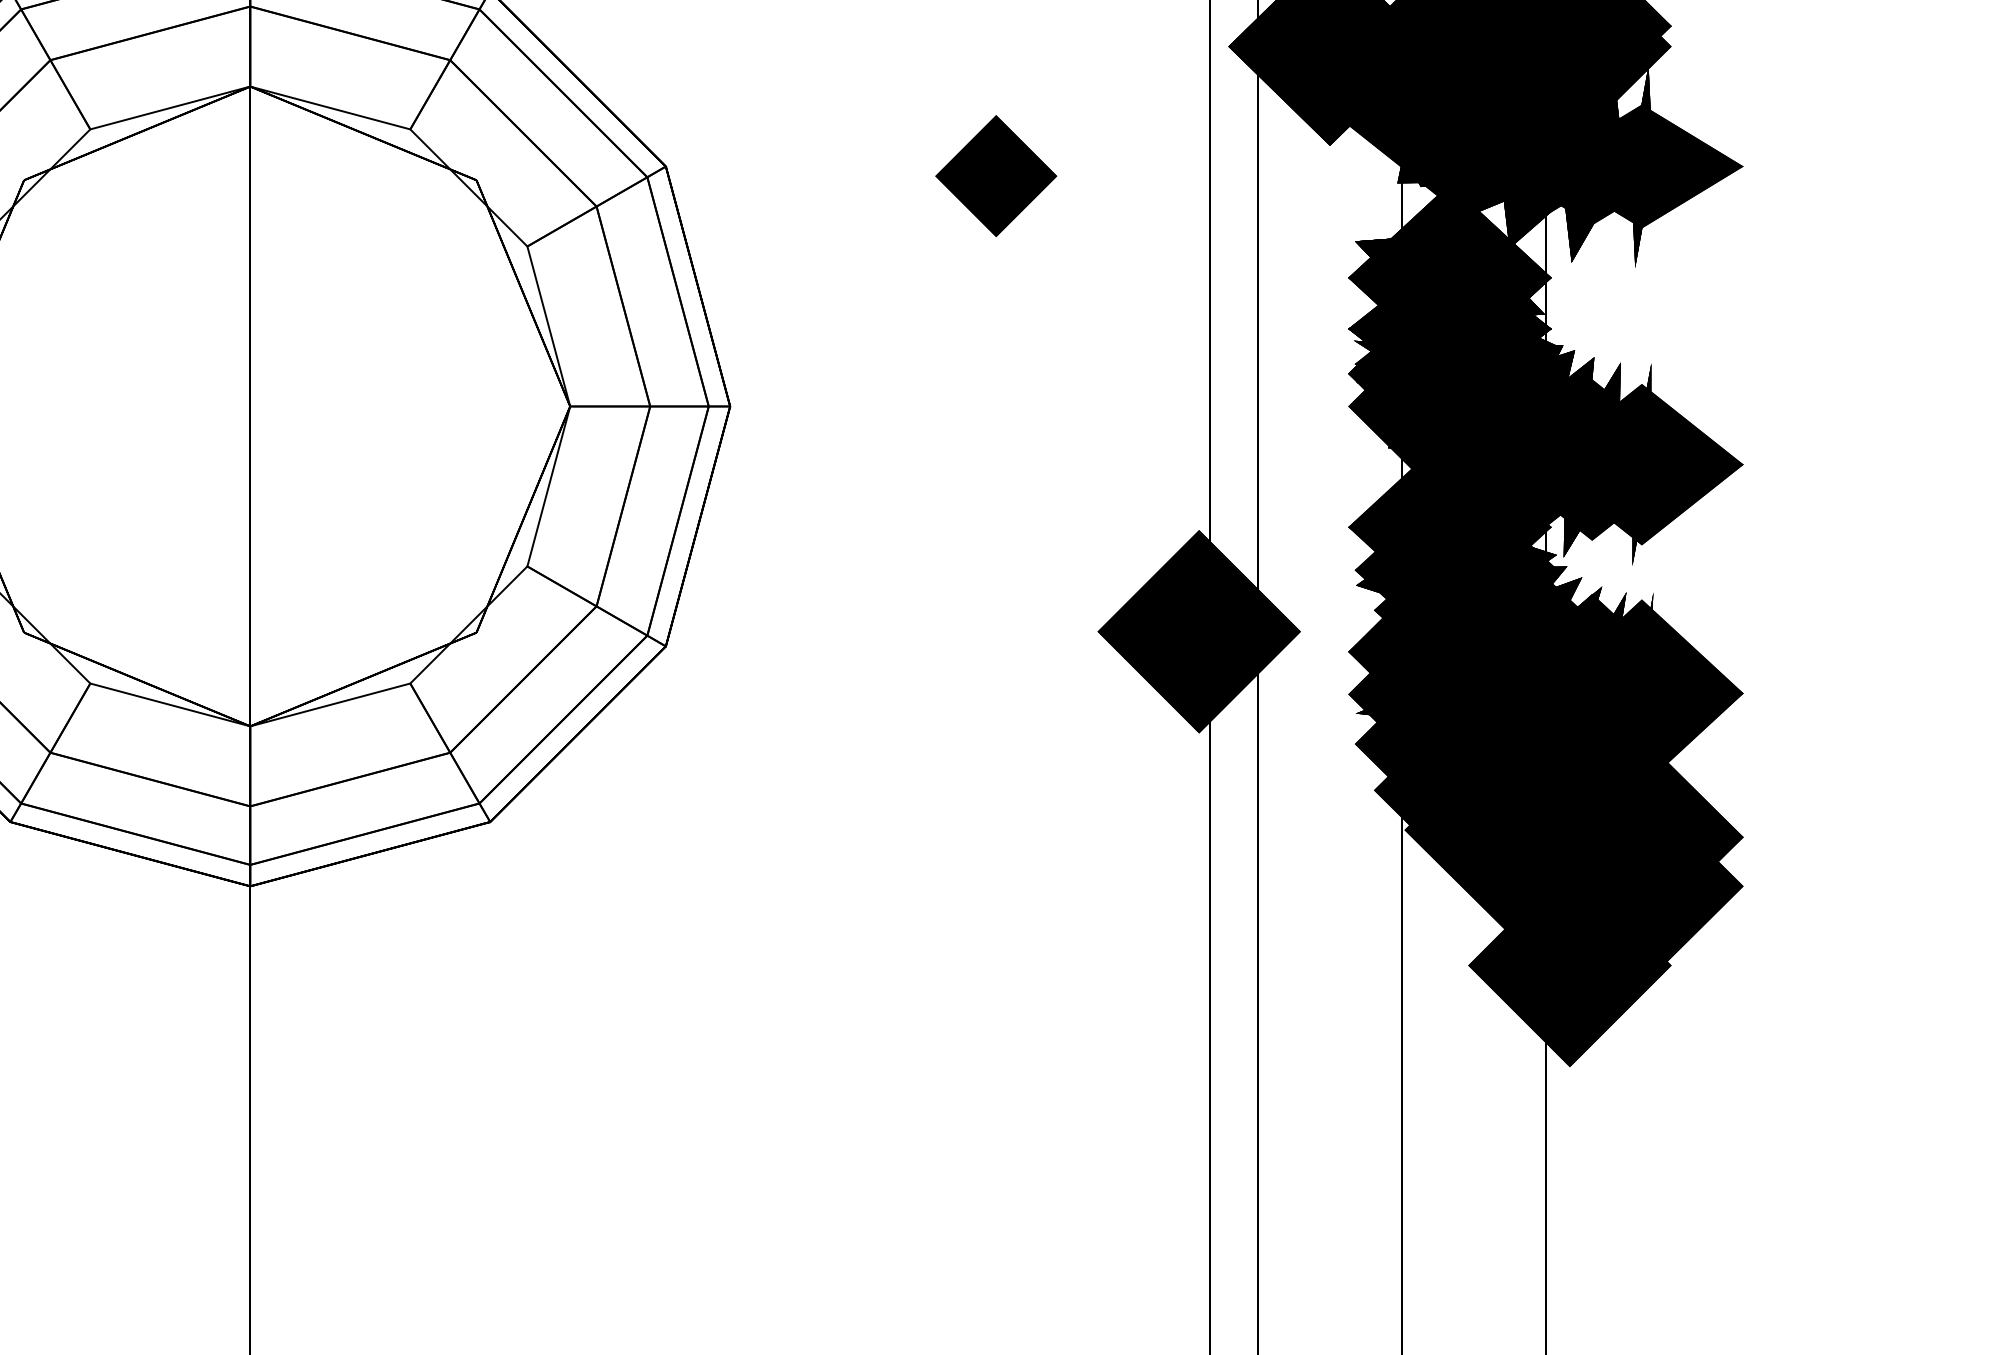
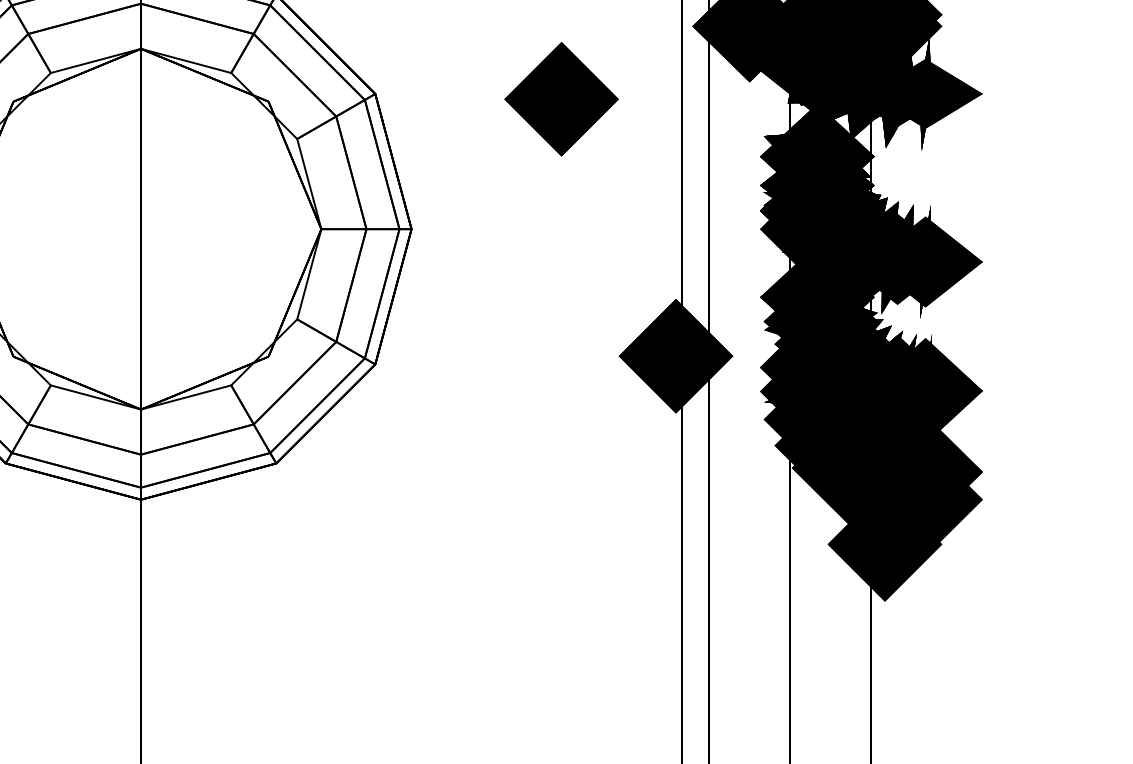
part: (996, 176) -> (561, 99), size x1.67

